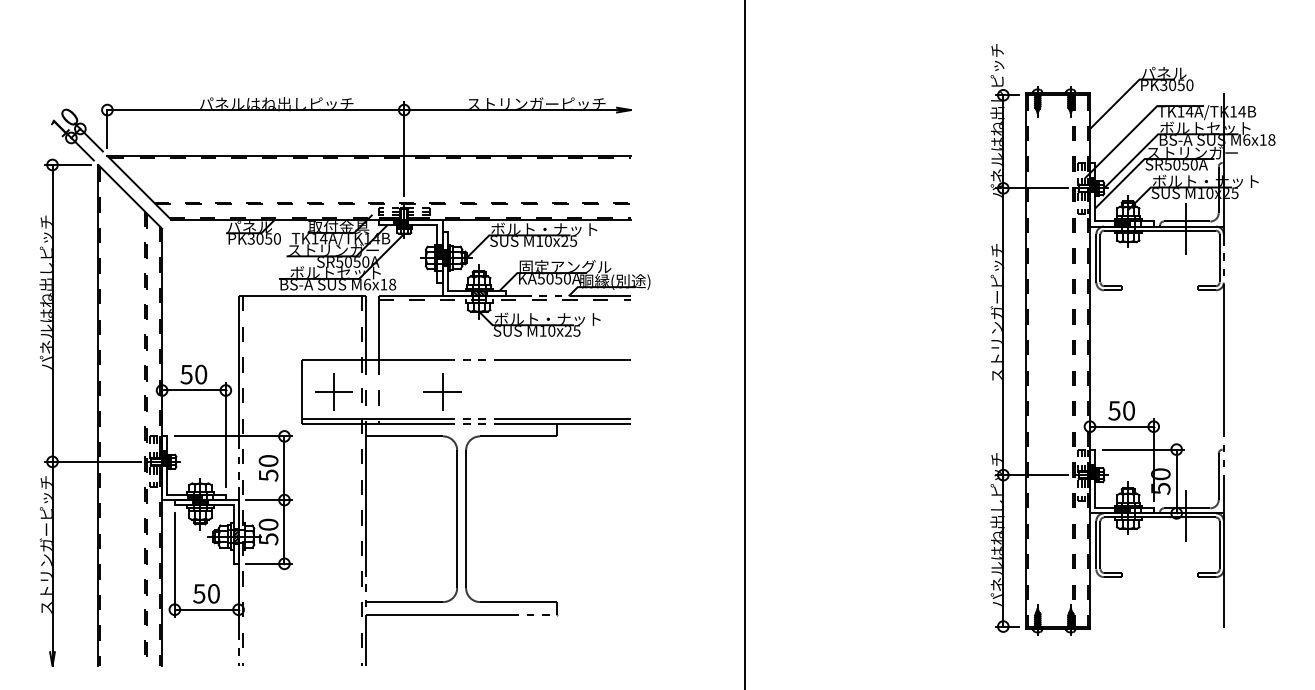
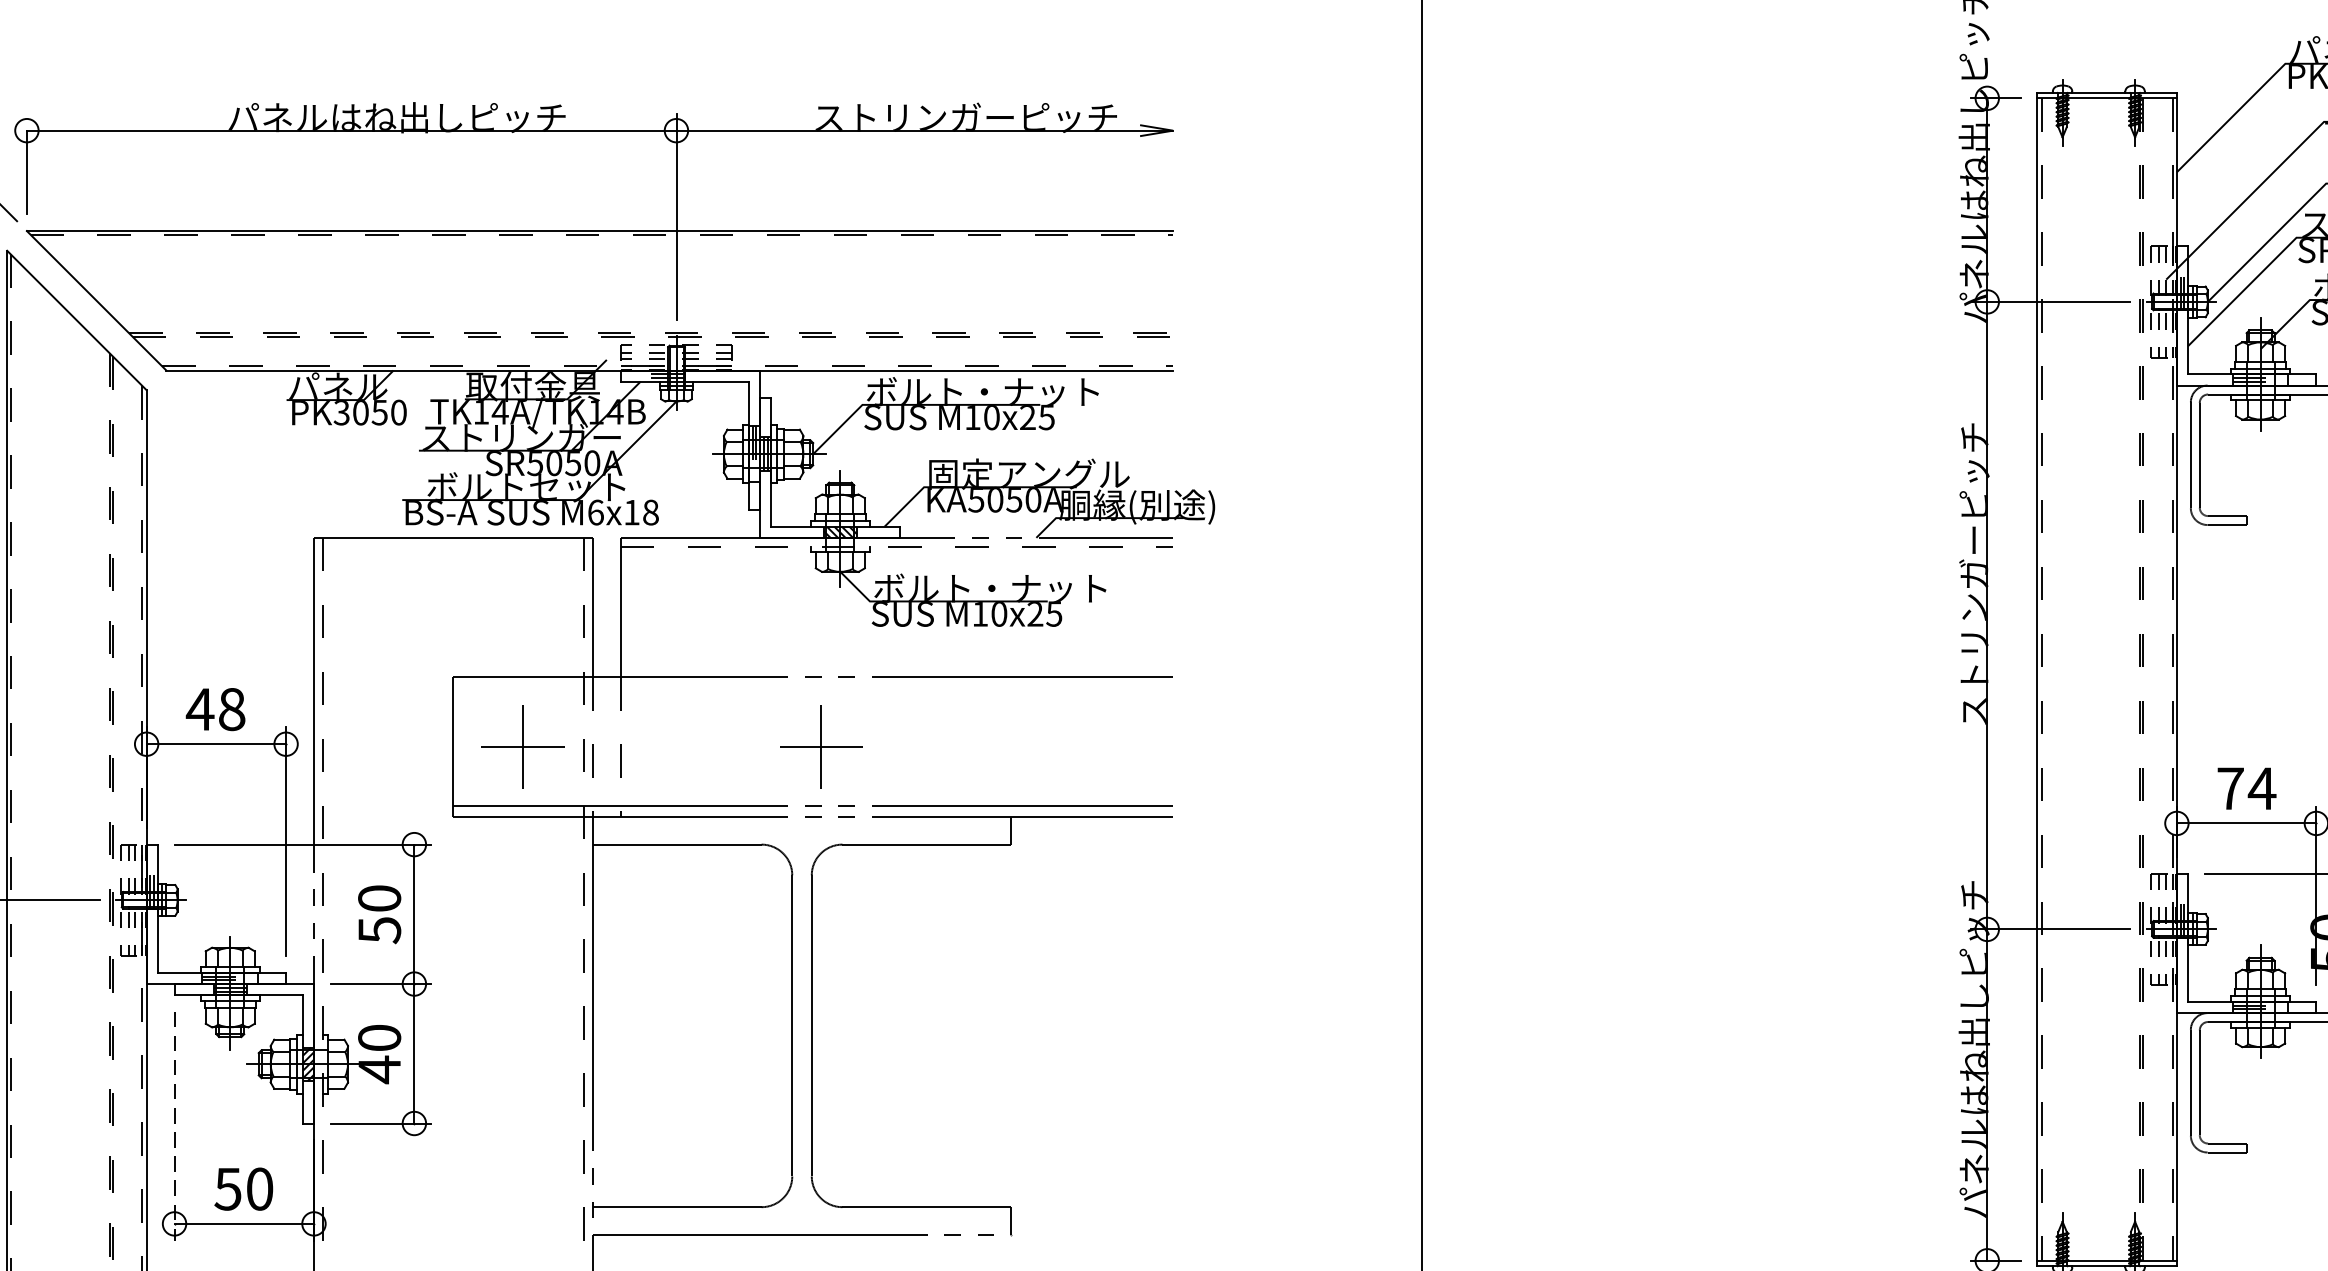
text: (193, 374) -> (215, 709), 50 -> 48
part: (442, 391) -> (821, 746), moved
text: (1121, 410) -> (2245, 787), 50 -> 74
text: (268, 538) -> (379, 1068), 50 -> 40
line: (174, 565) -> (173, 1127), solid -> dashed

